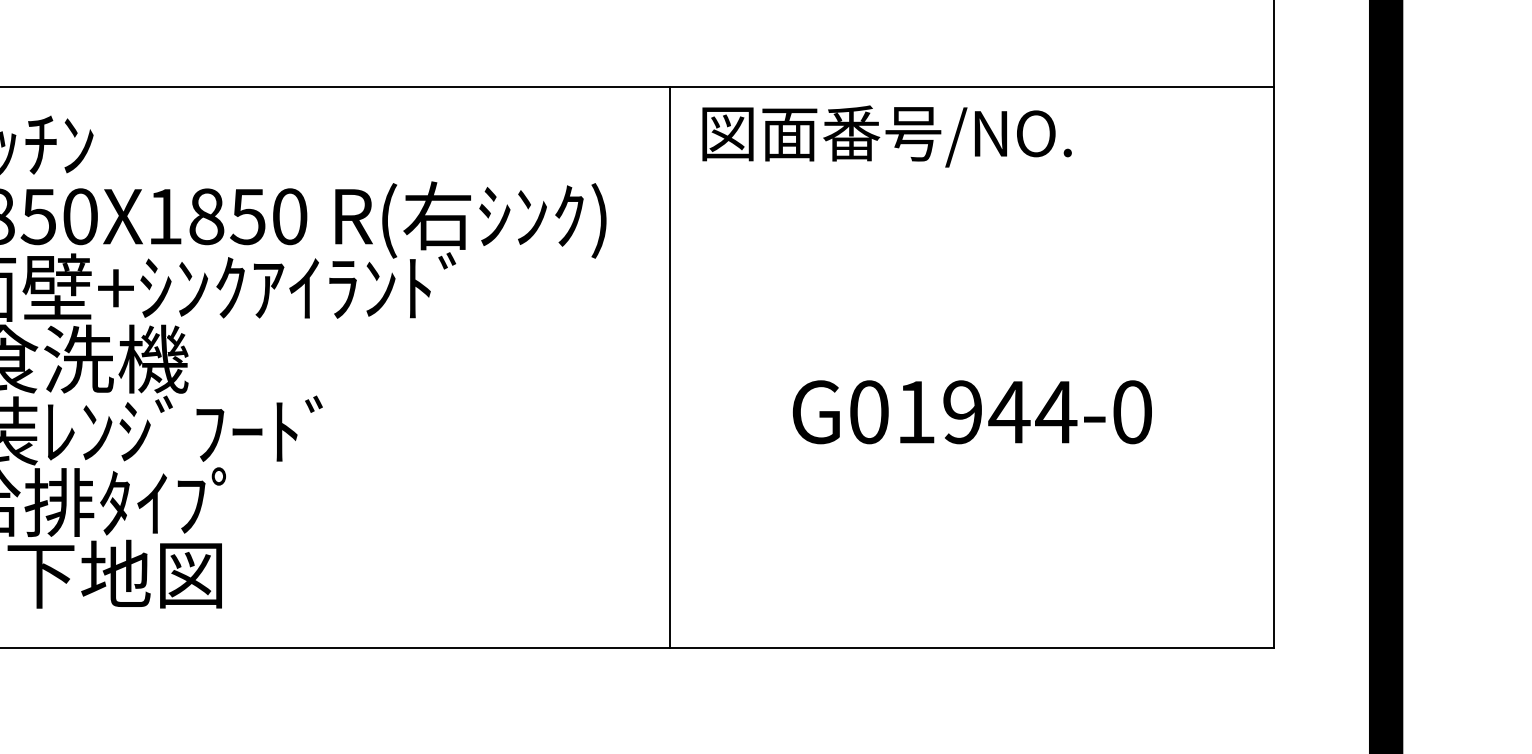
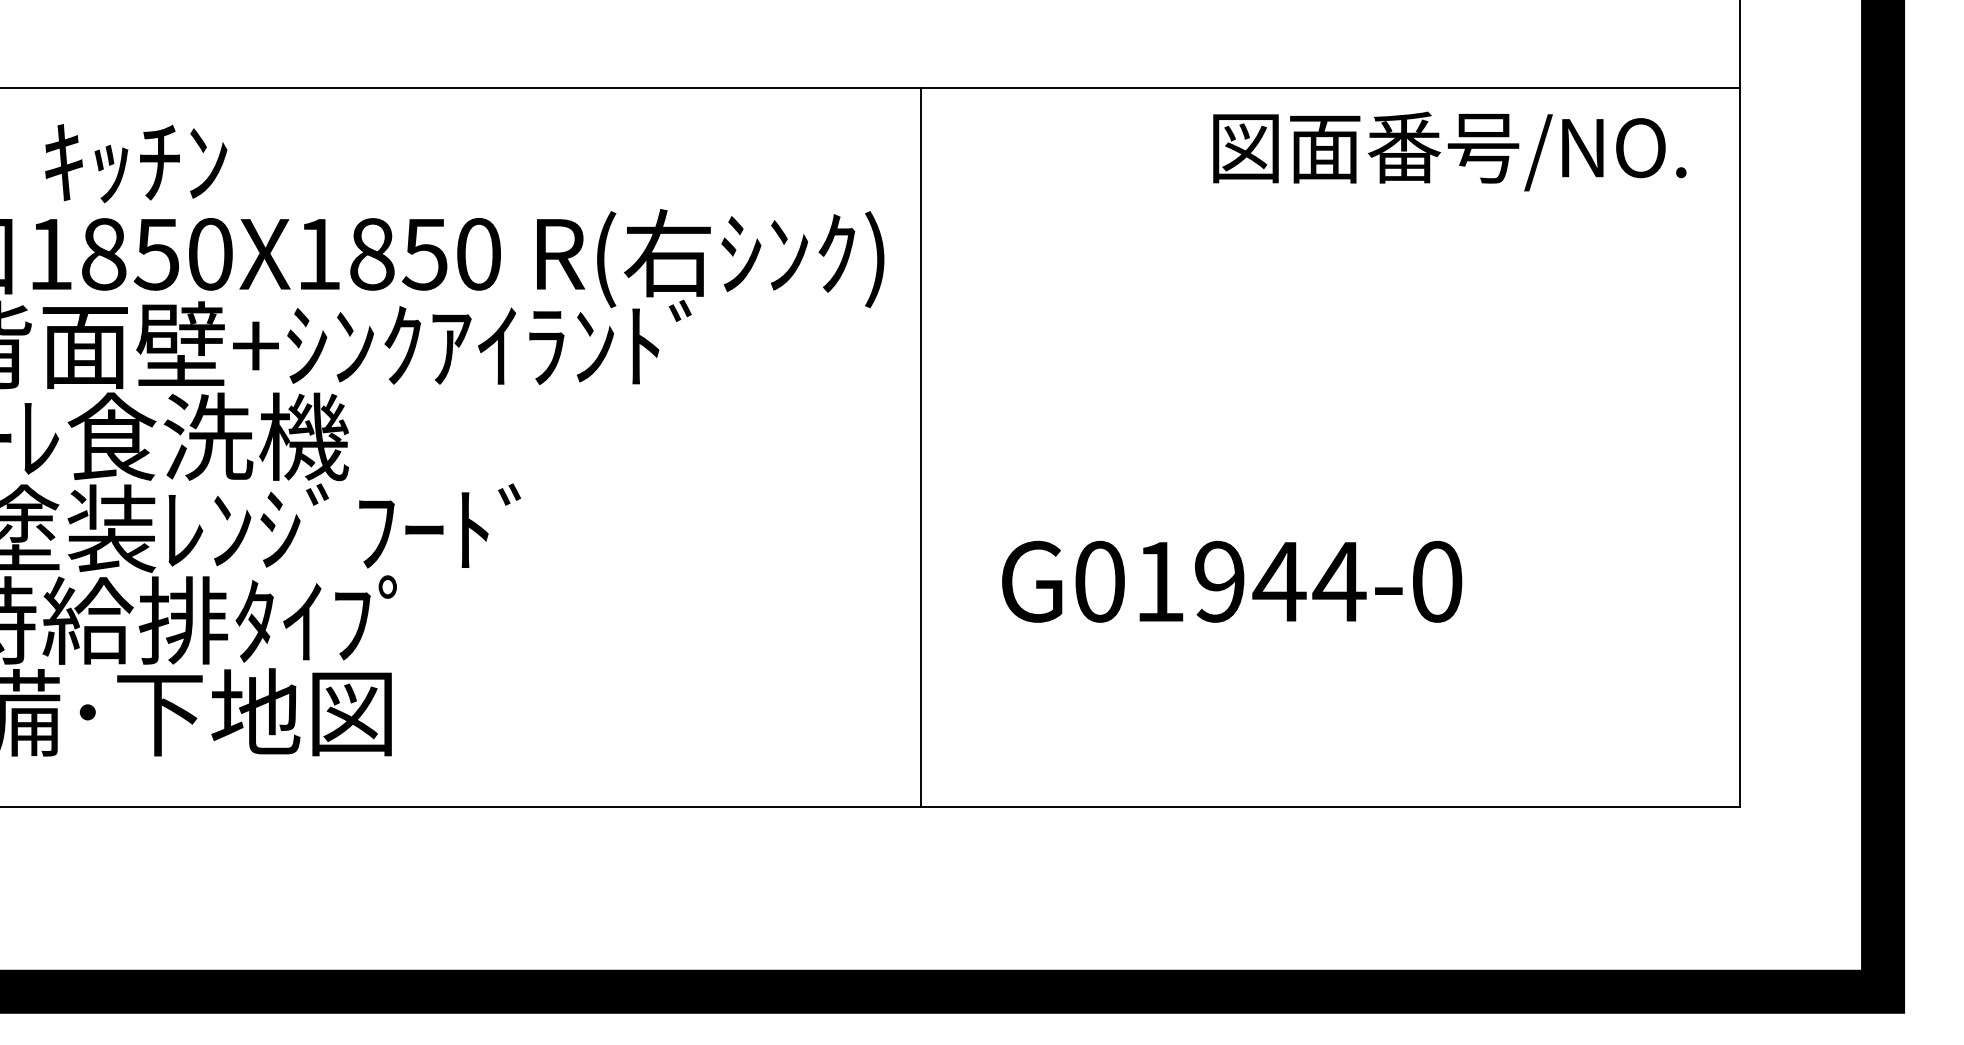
text: (886, 136) -> (1449, 151), moved
line: (669, 366) -> (921, 446), moved
text: (972, 412) -> (1232, 581), moved

